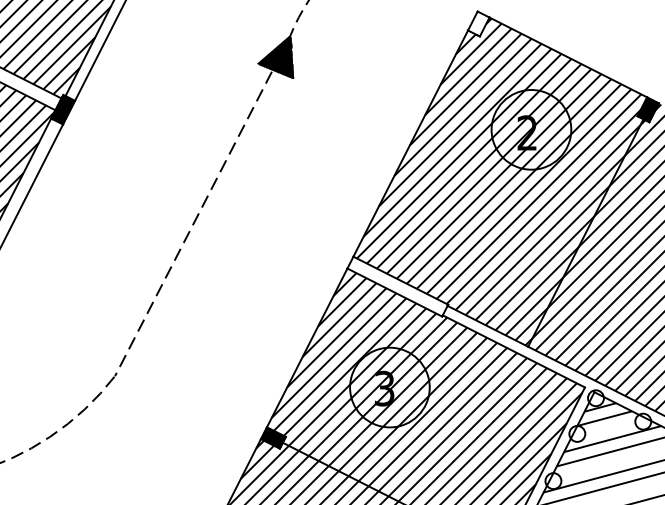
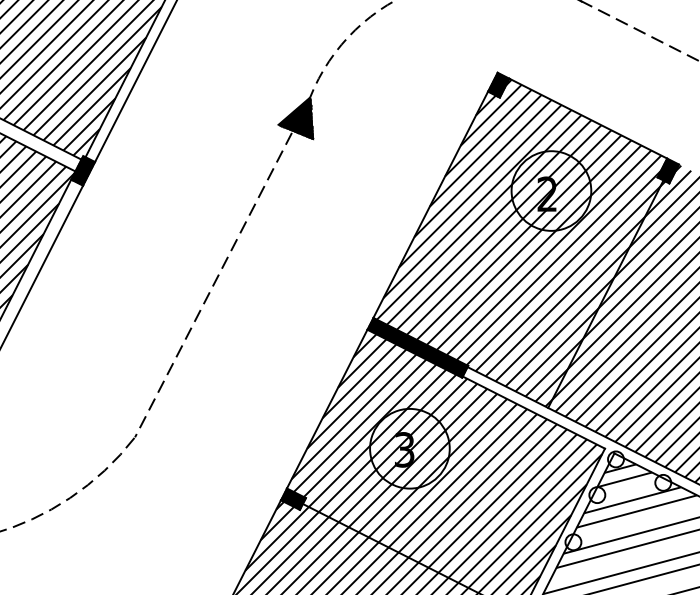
hatch: (478, 23) -> (498, 84), added
hatch: (397, 286) -> (417, 347), added

